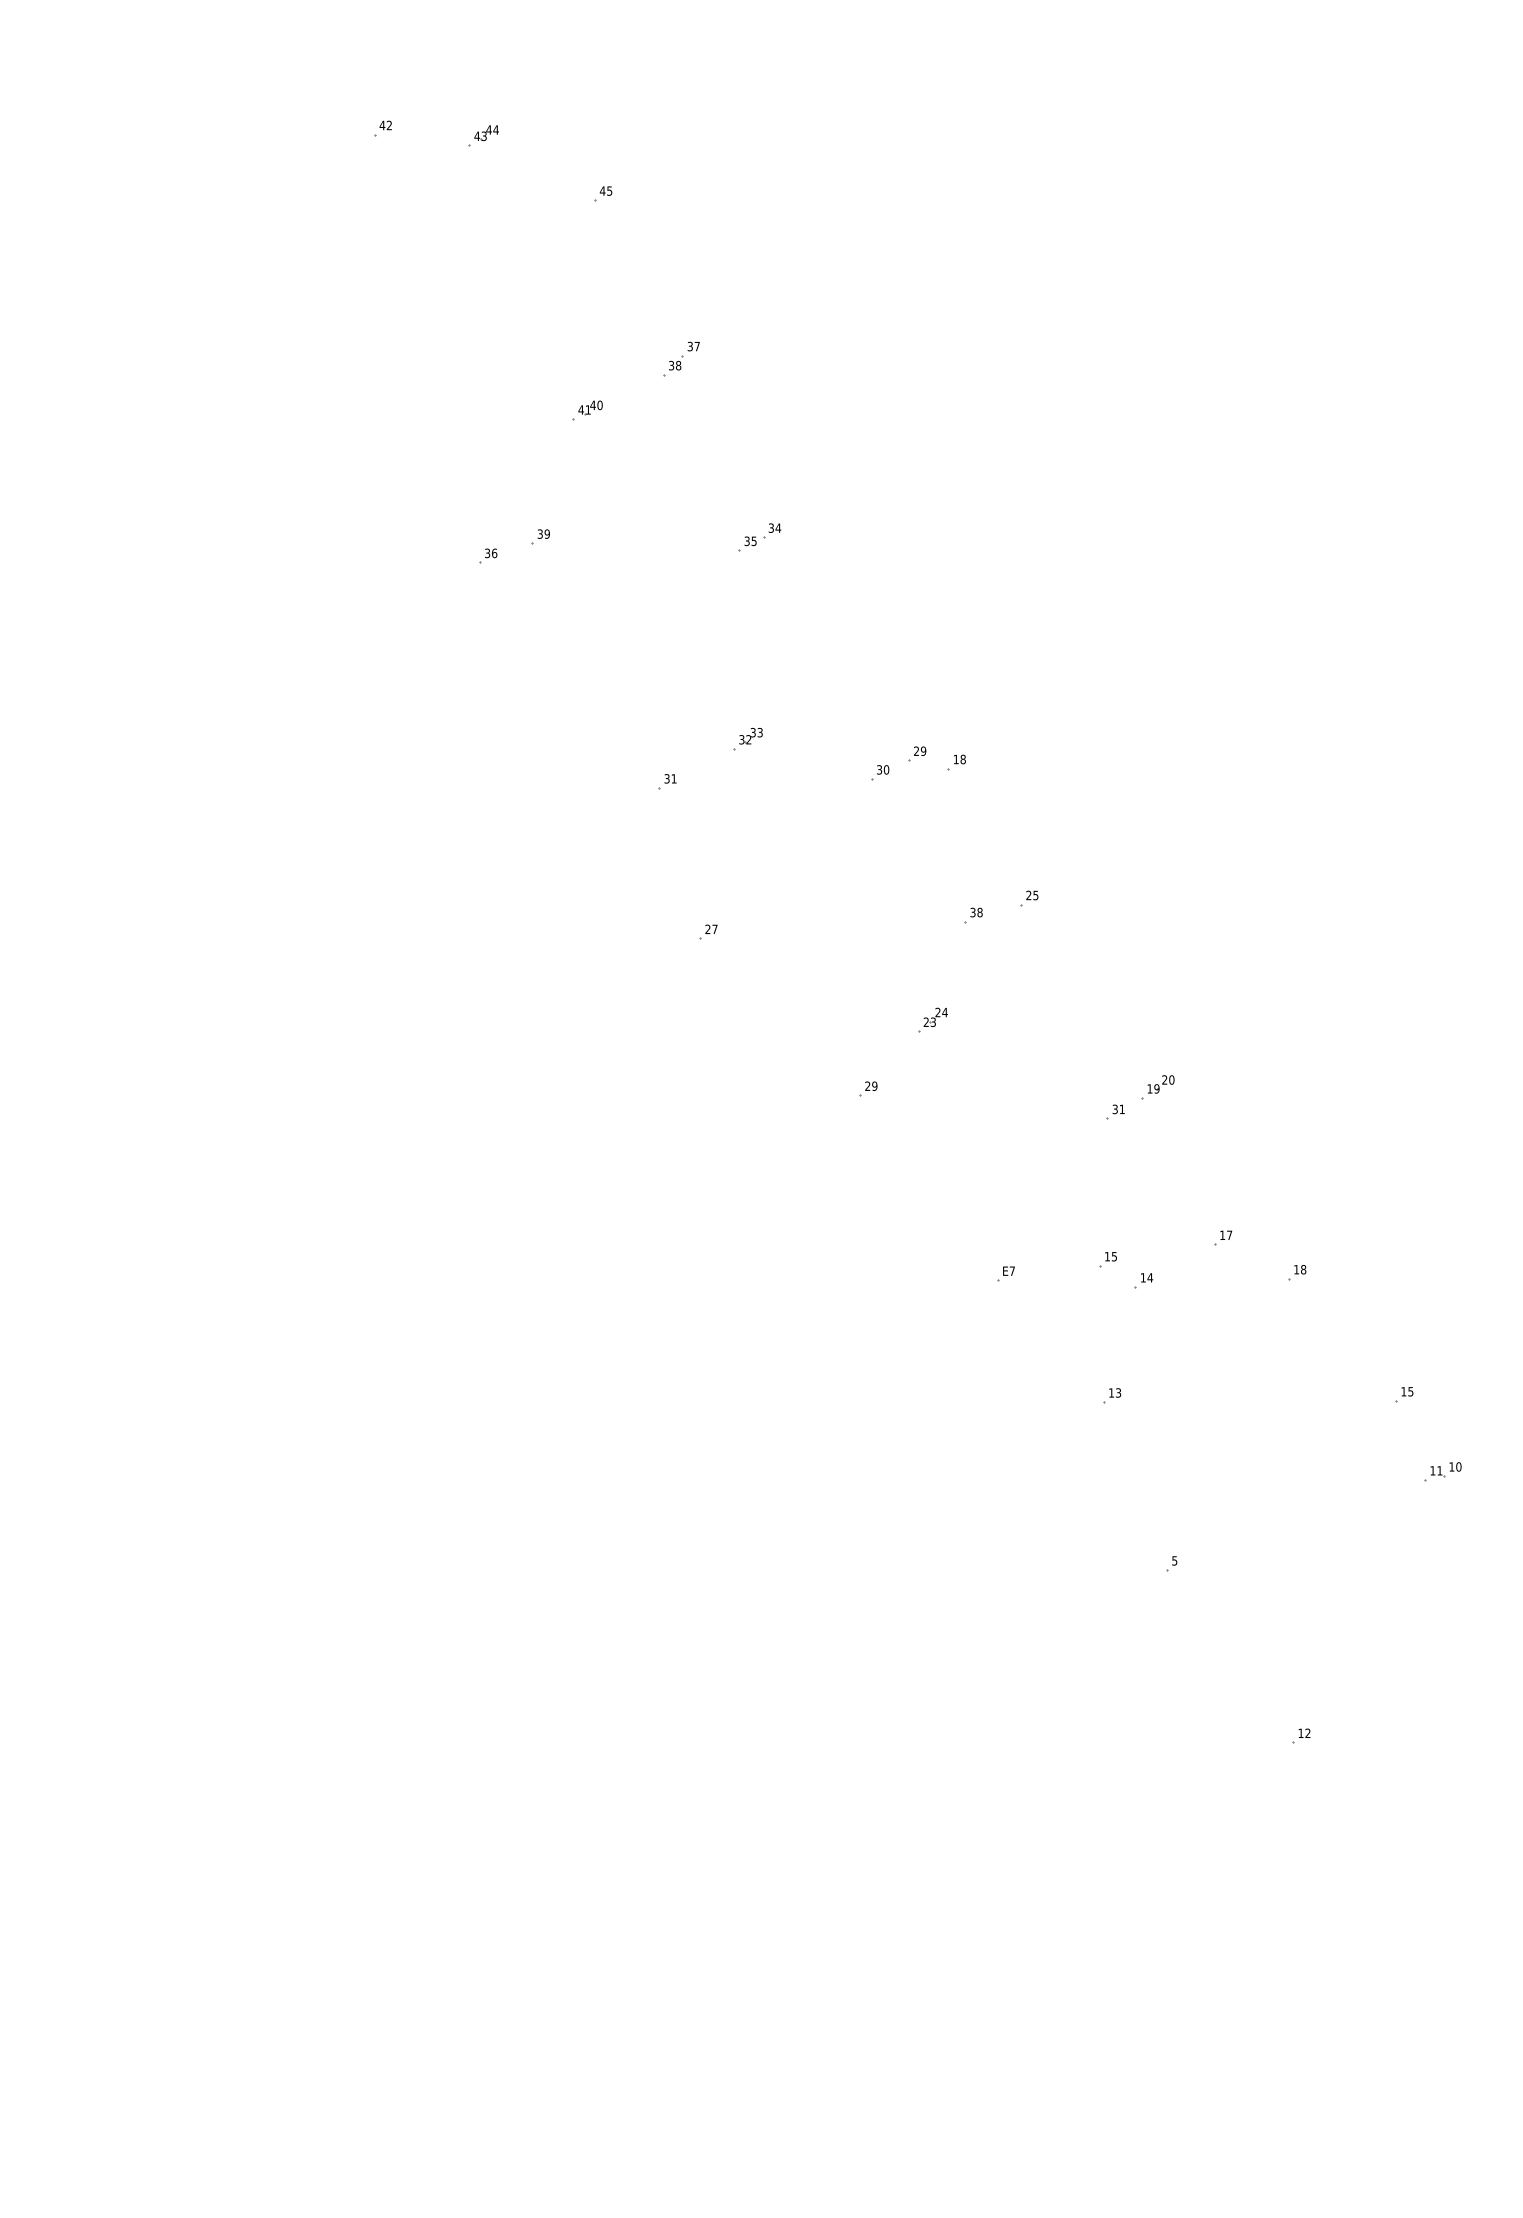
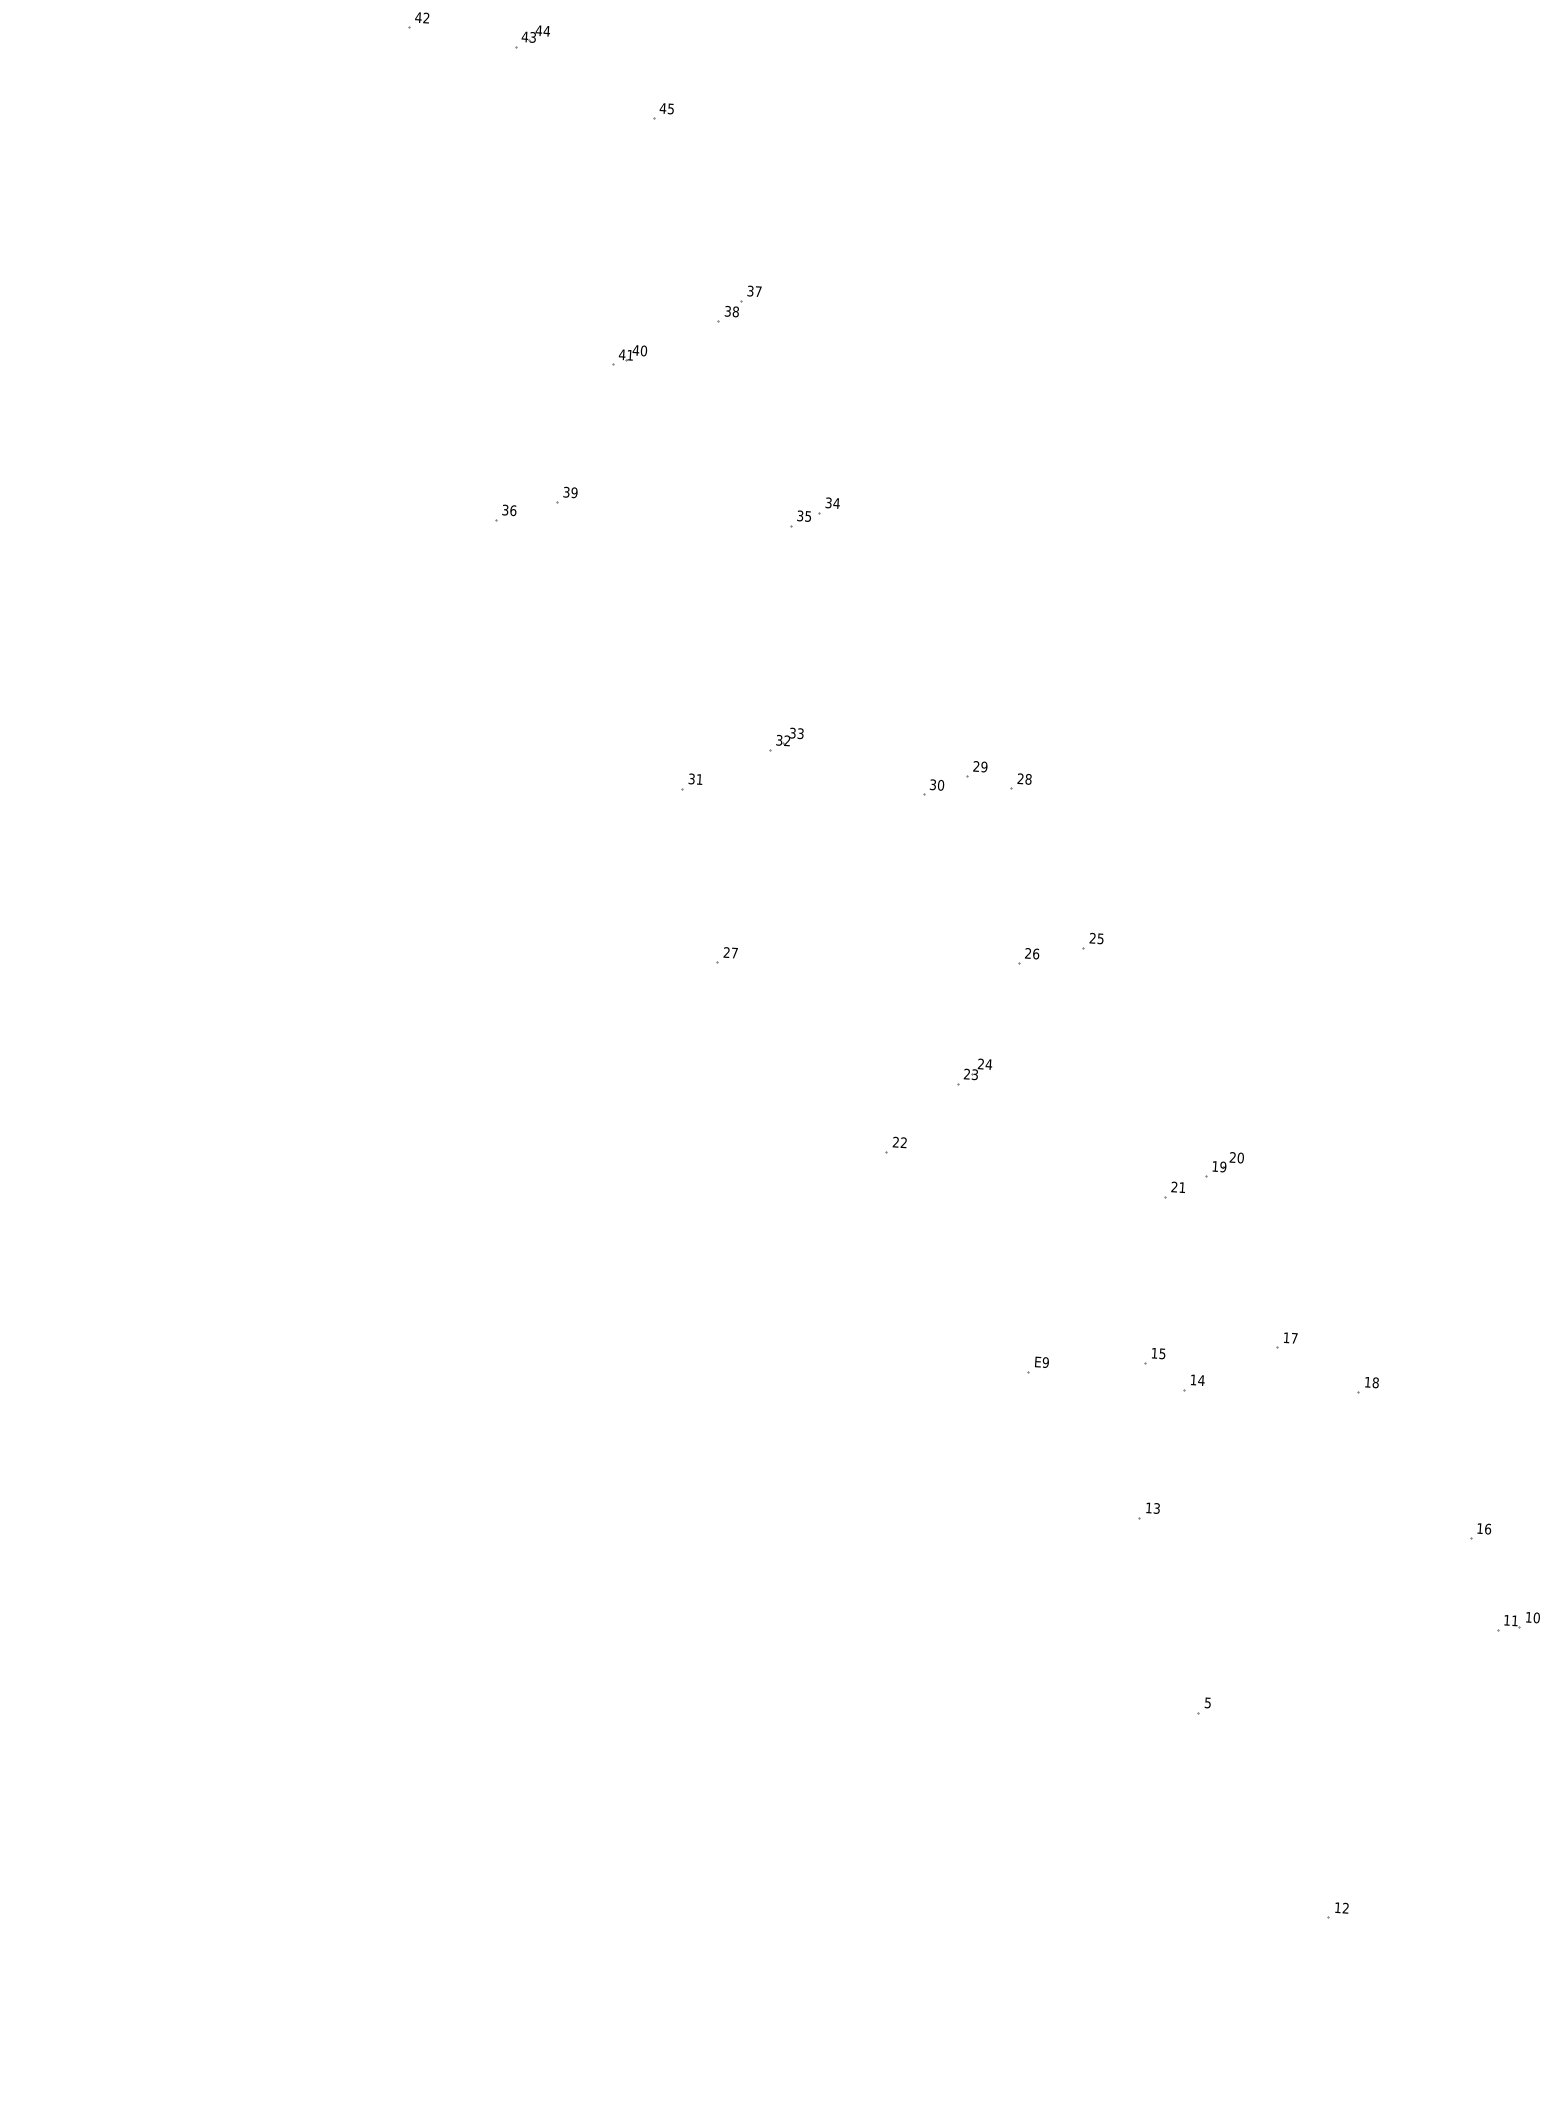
text: (955, 758) -> (1019, 777), 18 -> 28
text: (976, 912) -> (1032, 953), 38 -> 26
text: (874, 1085) -> (903, 1141), 29 -> 22
text: (1114, 1109) -> (1173, 1187), 31 -> 21
text: (1012, 1270) -> (1046, 1361), E7 -> E9
text: (1410, 1391) -> (1487, 1528), 15 -> 16

